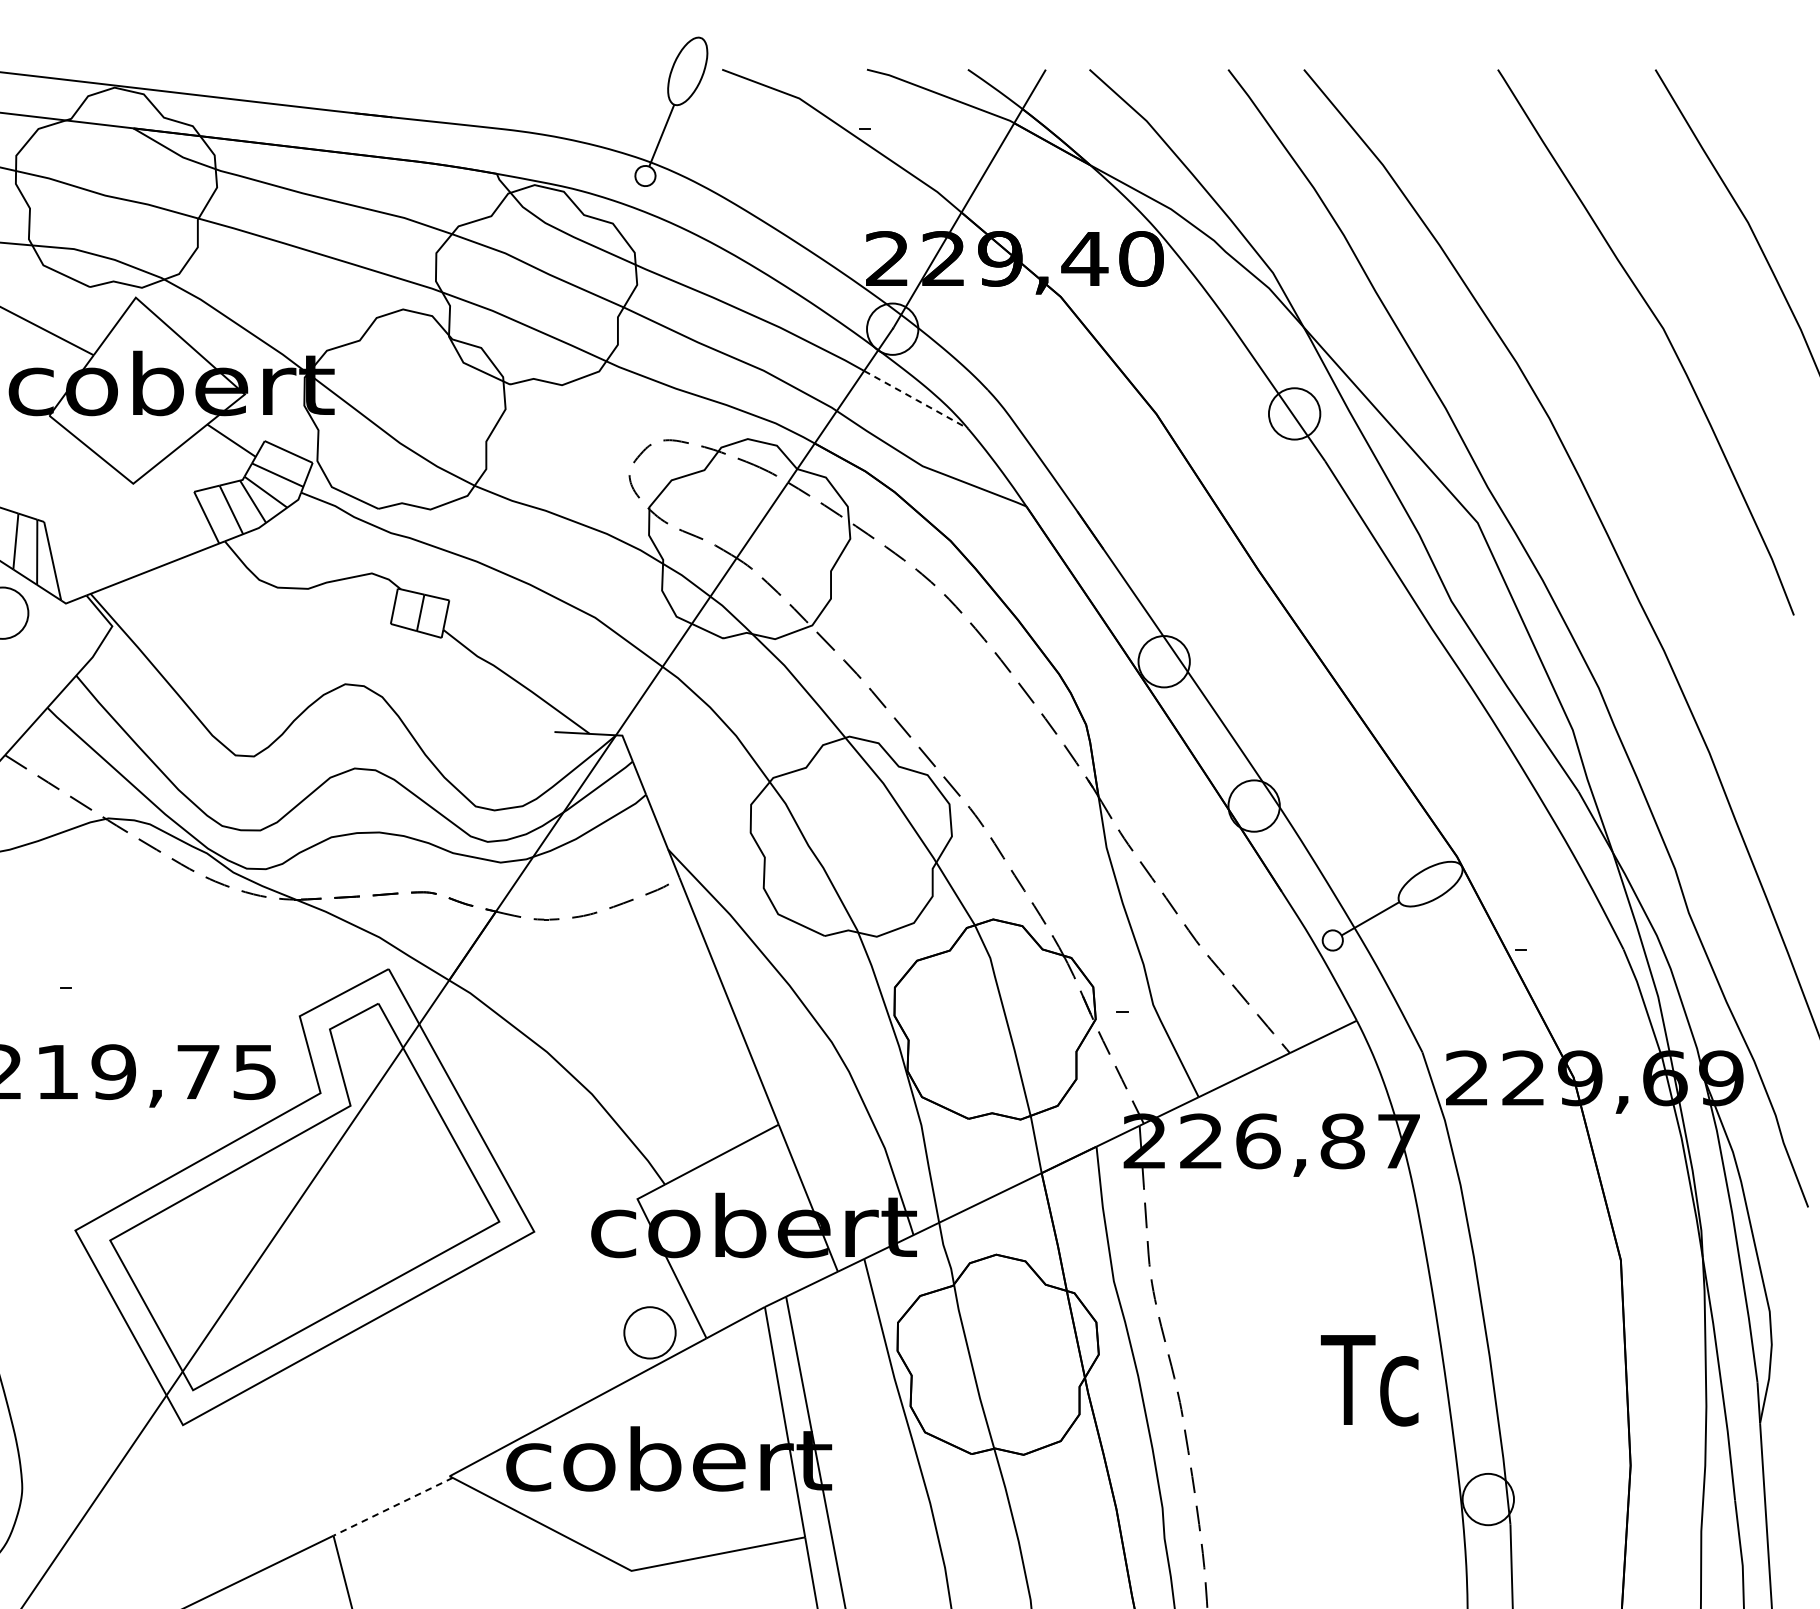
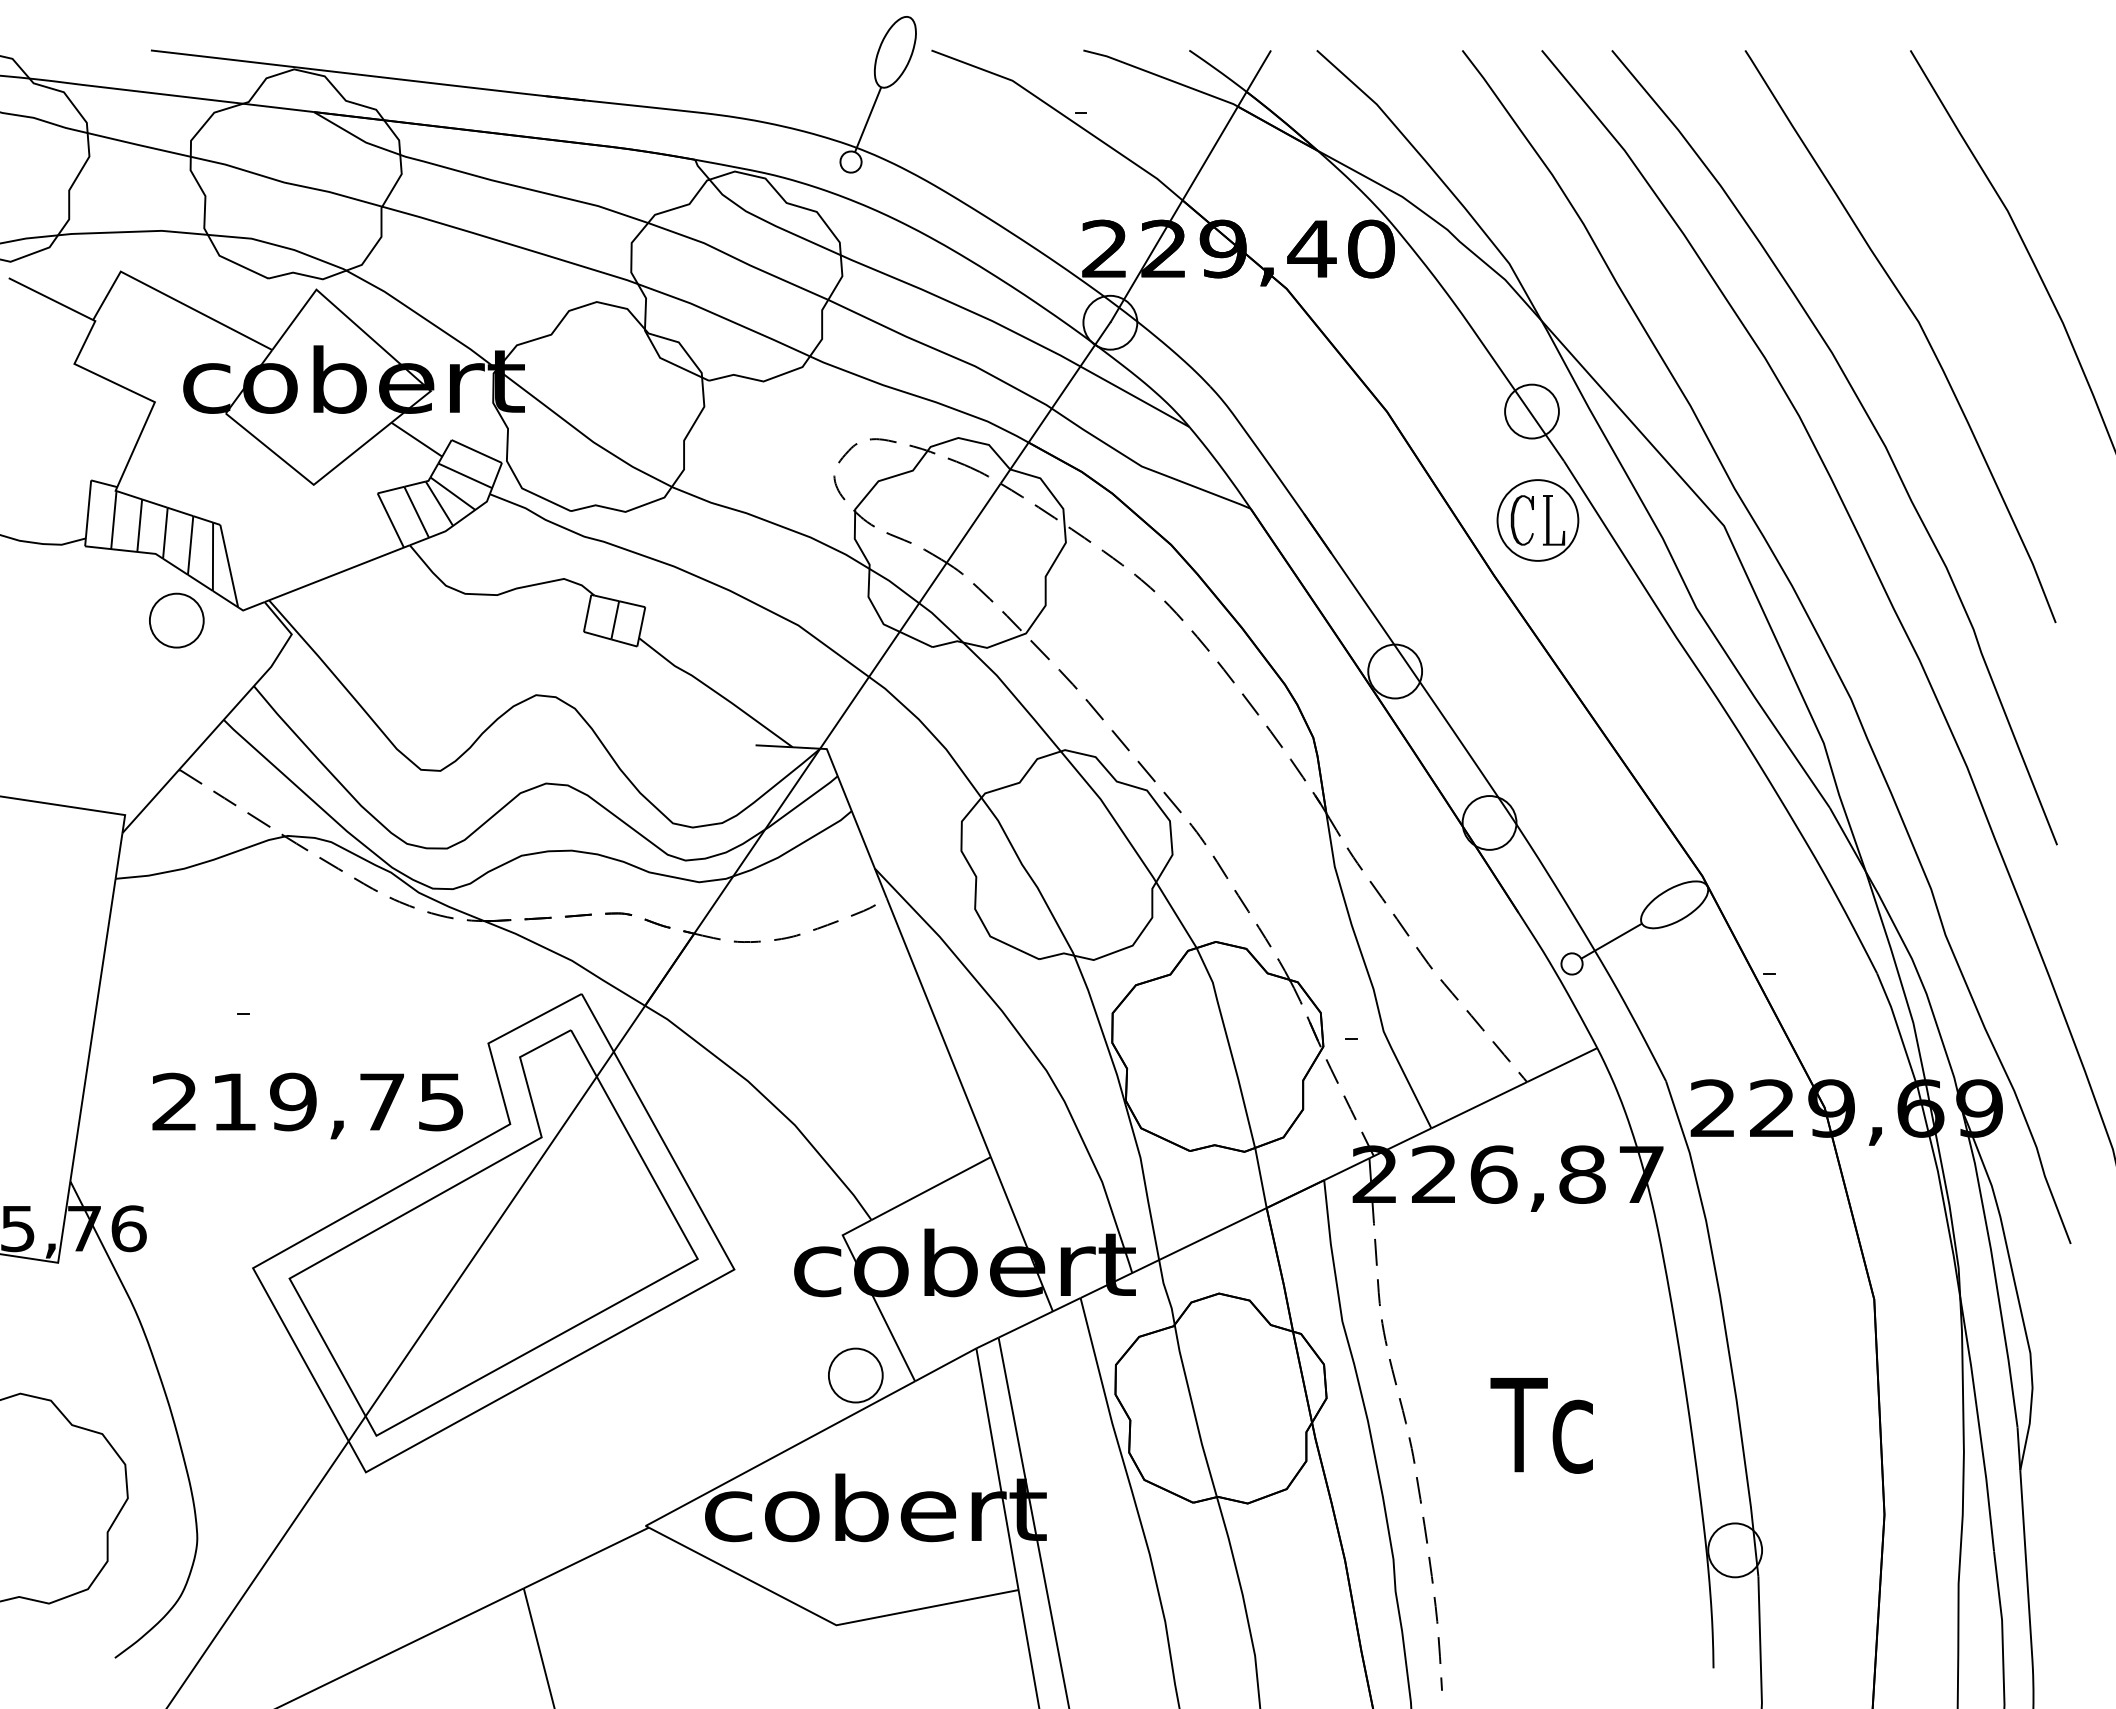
line: (916, 399) -> (1135, 396), dashed -> solid
curve: (1618, 426) -> (1871, 424), added
part: (1299, 517) -> (1537, 520), added
text: (1369, 1380) -> (1541, 1425), moved
line: (393, 1507) -> (586, 1558), dashed -> solid

